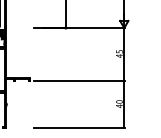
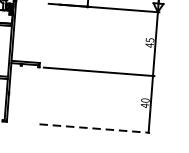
line: (79, 128) -> (94, 128), solid -> dashed

